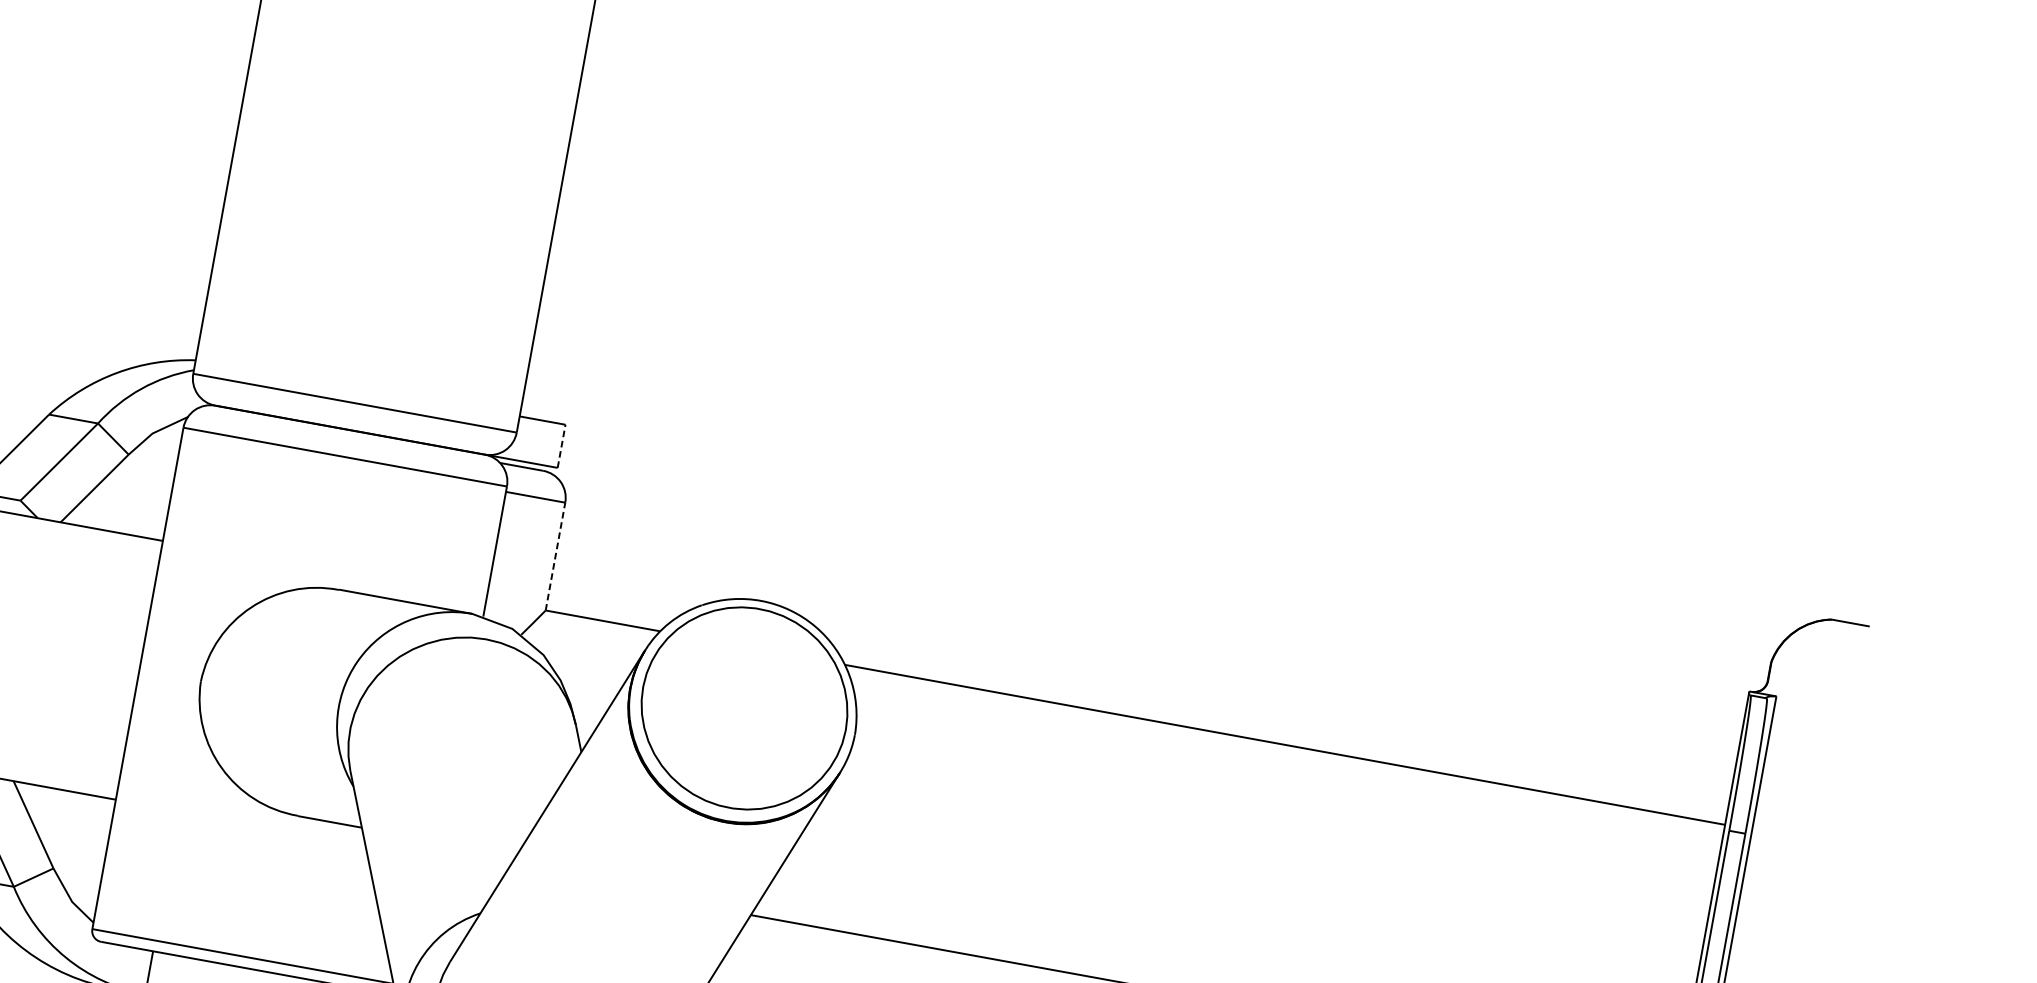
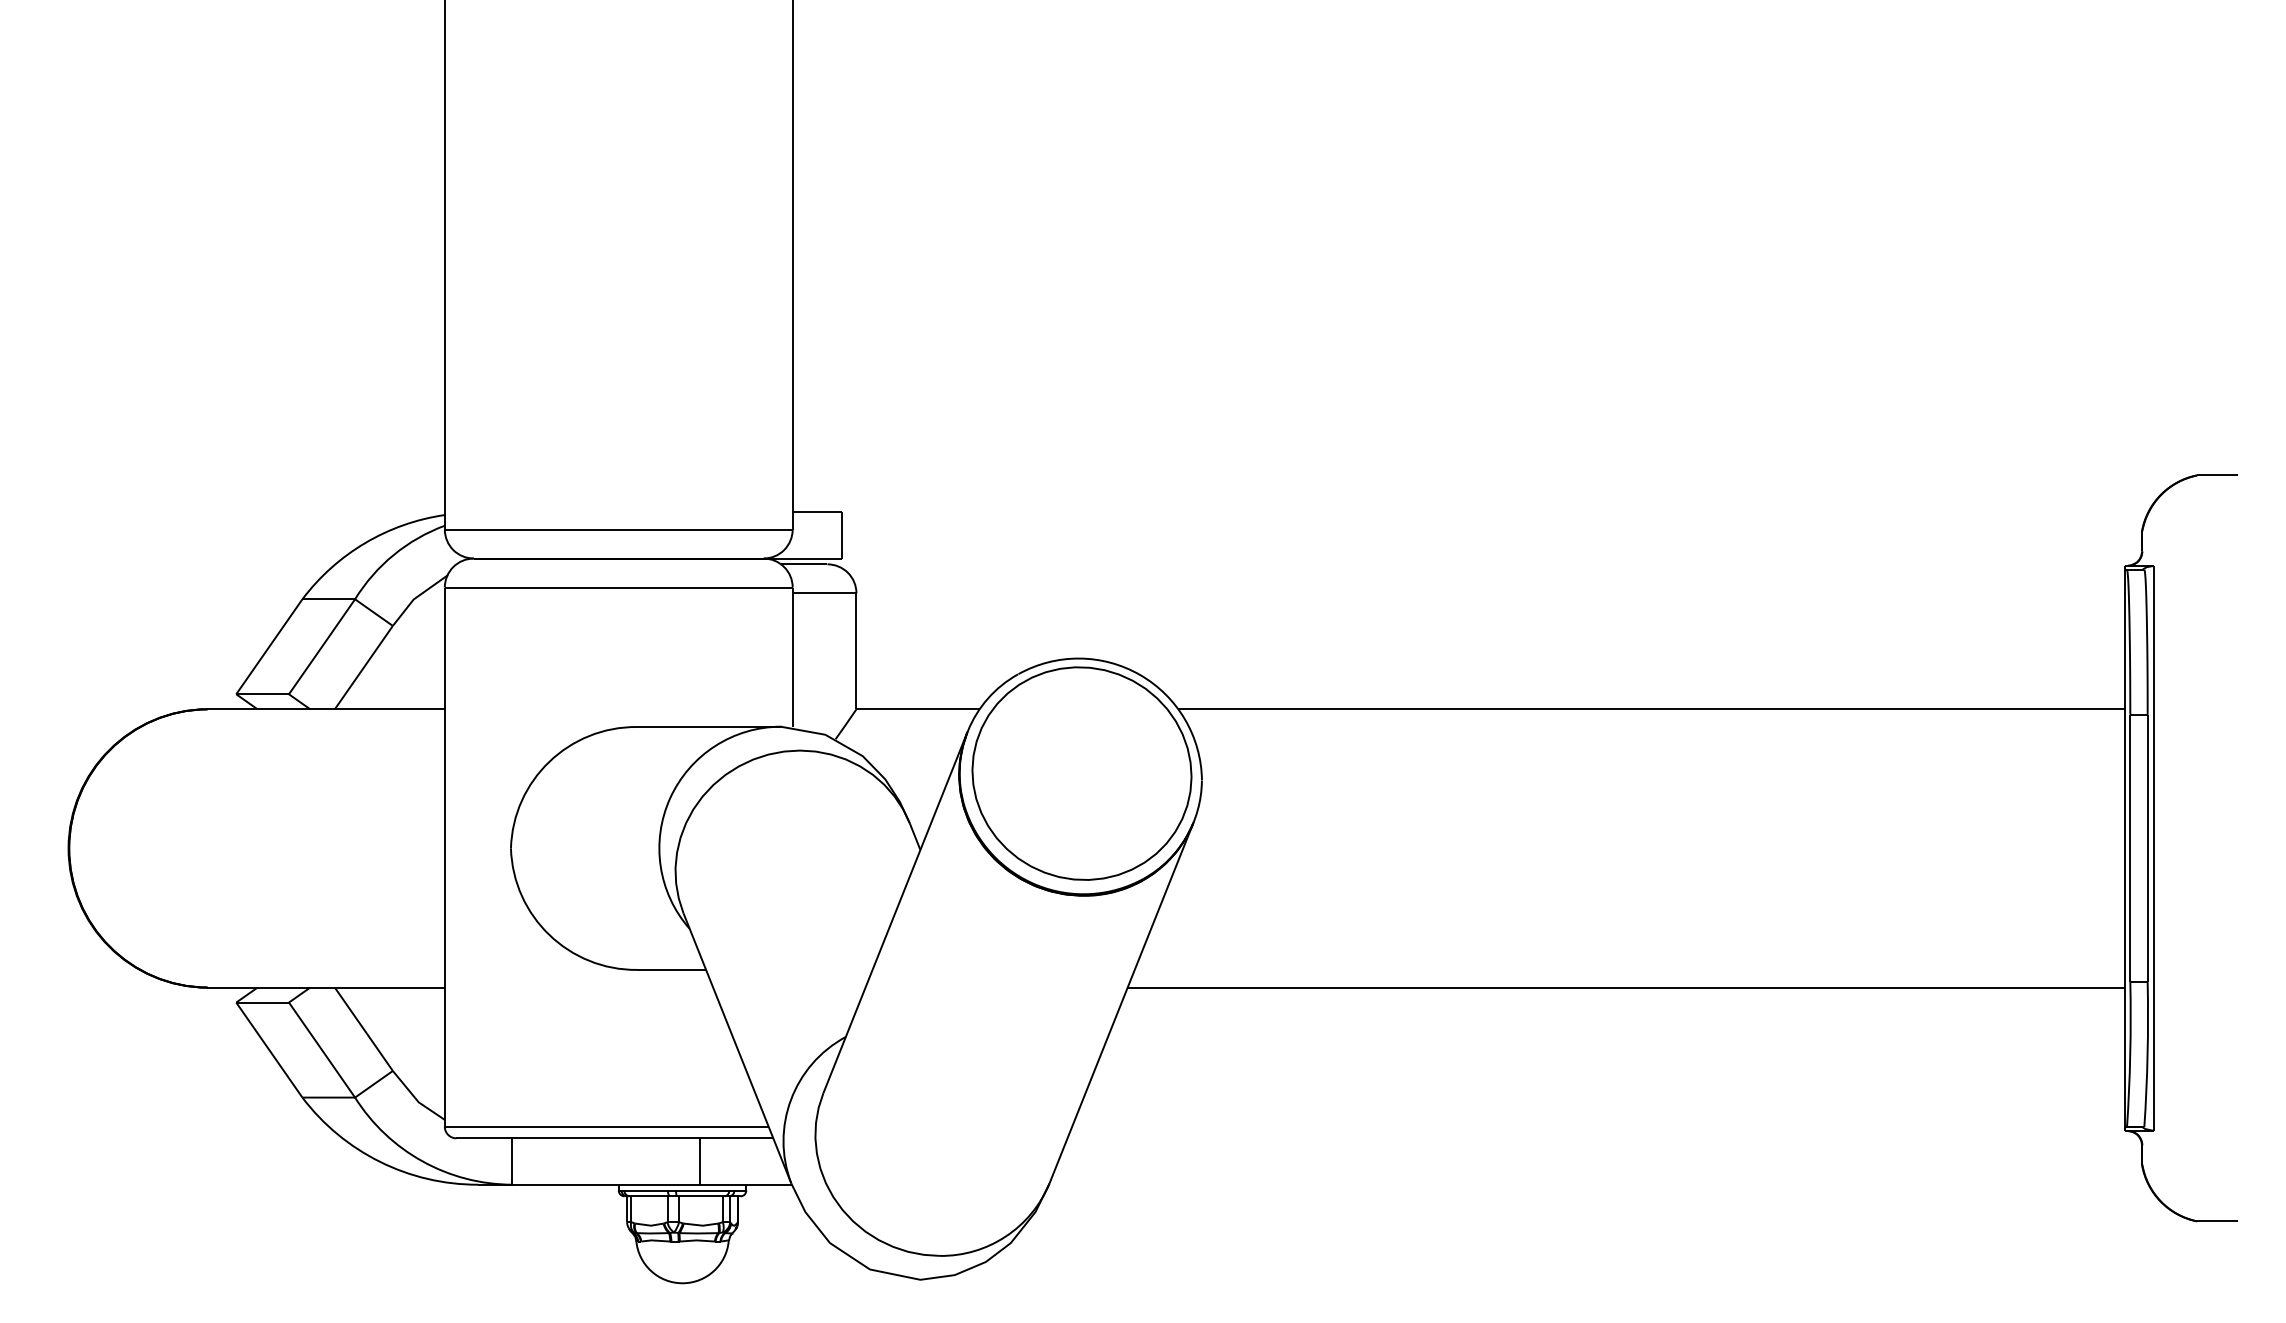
line: (561, 445) -> (841, 534), dashed -> solid
line: (555, 555) -> (856, 650), dashed -> solid

